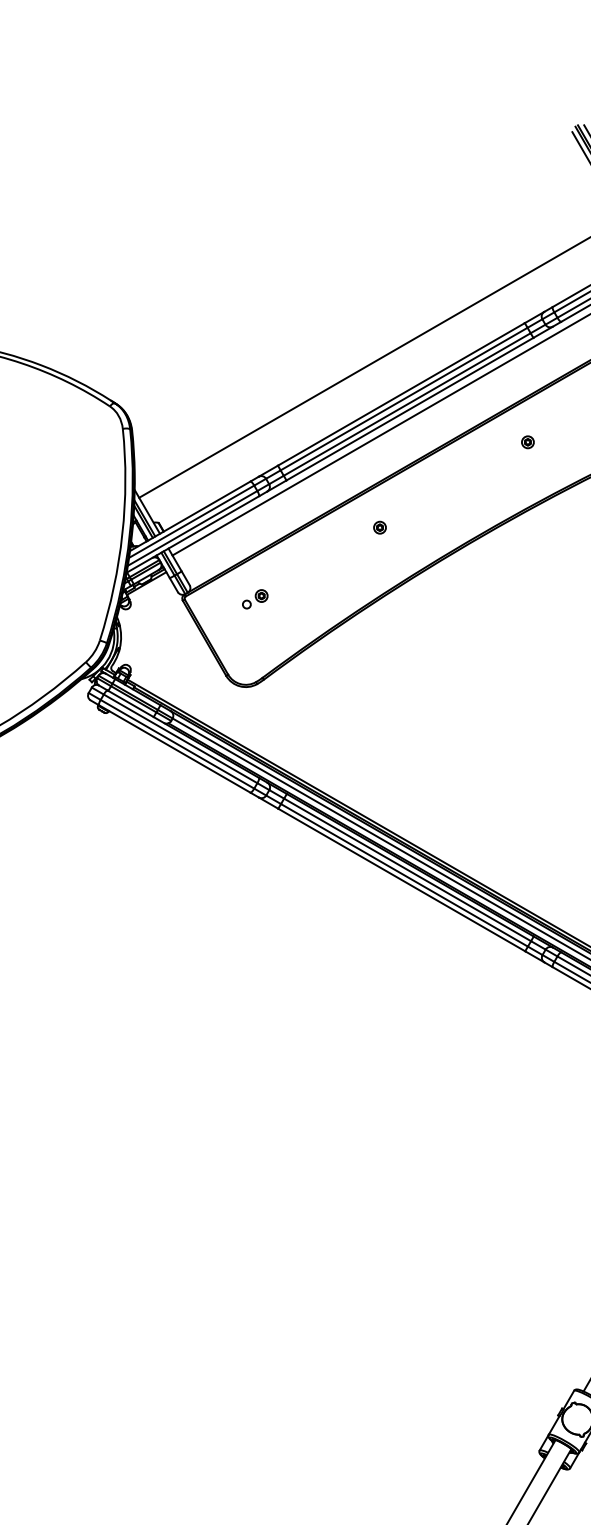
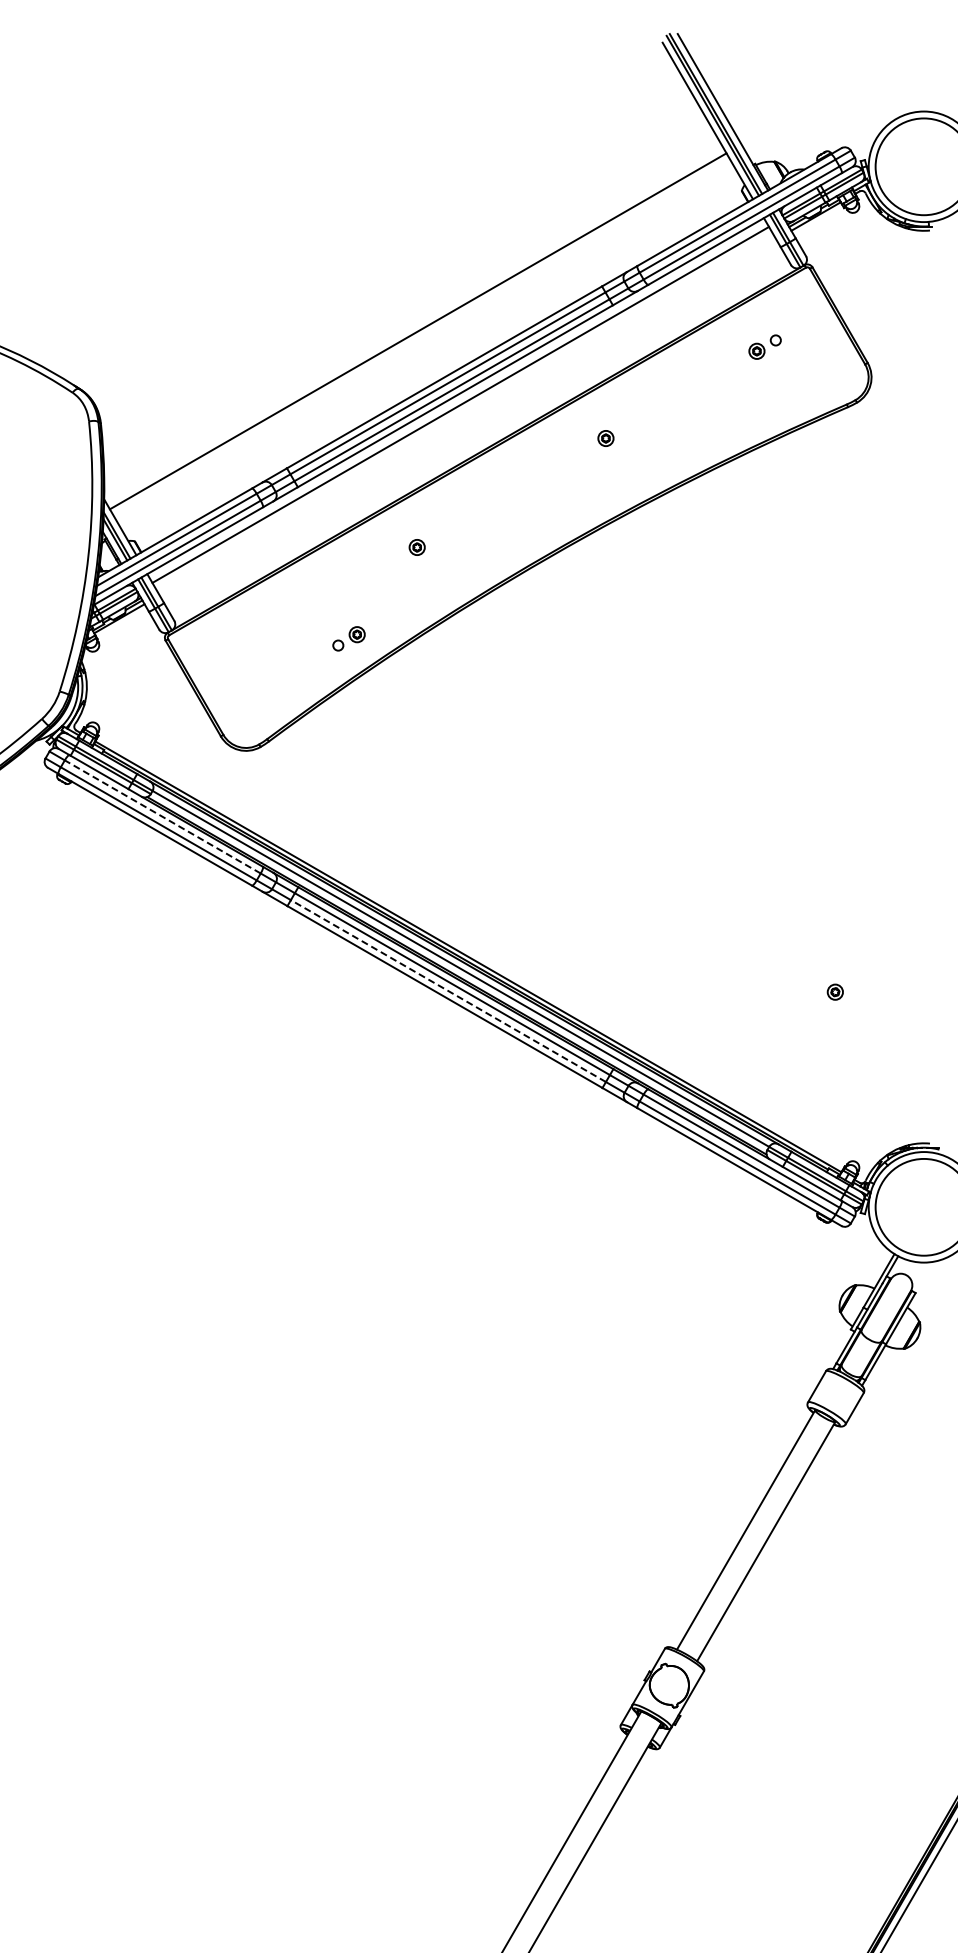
part: (254, 599) -> (348, 638), moved
line: (180, 738) -> (162, 816), solid -> dashed
line: (404, 875) -> (448, 991), solid -> dashed

